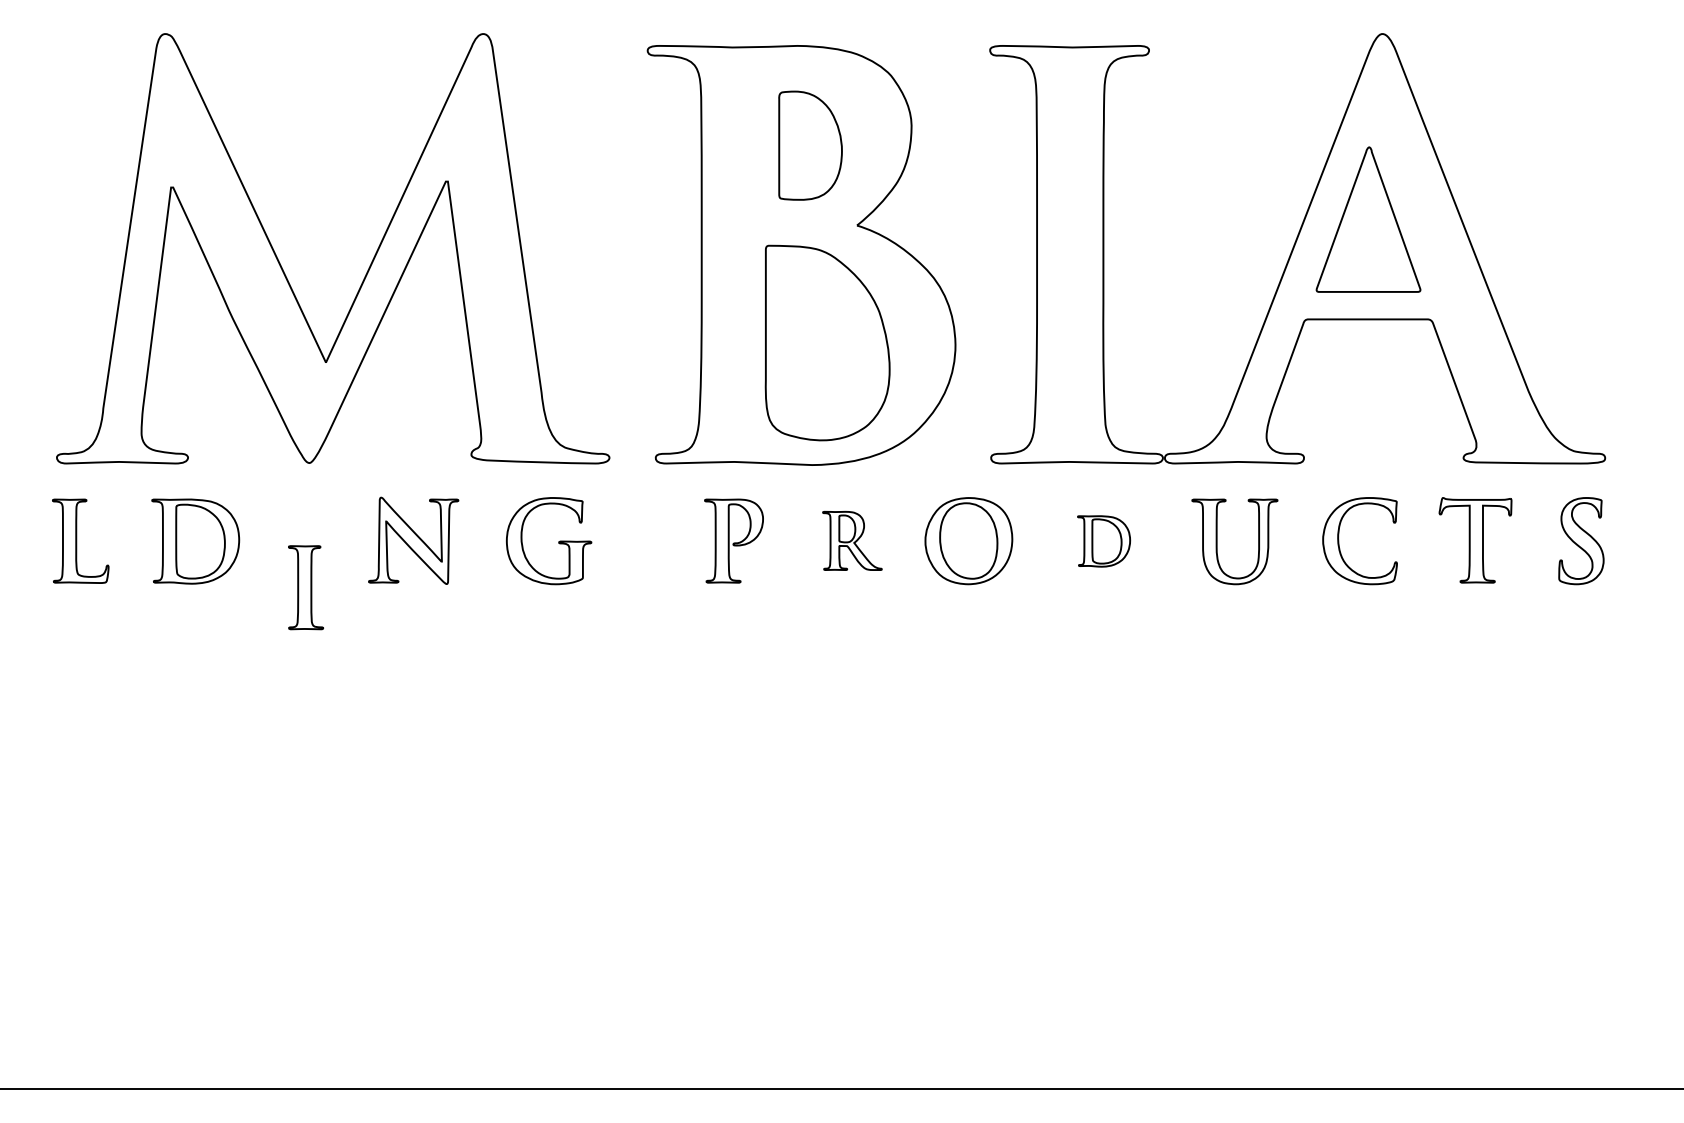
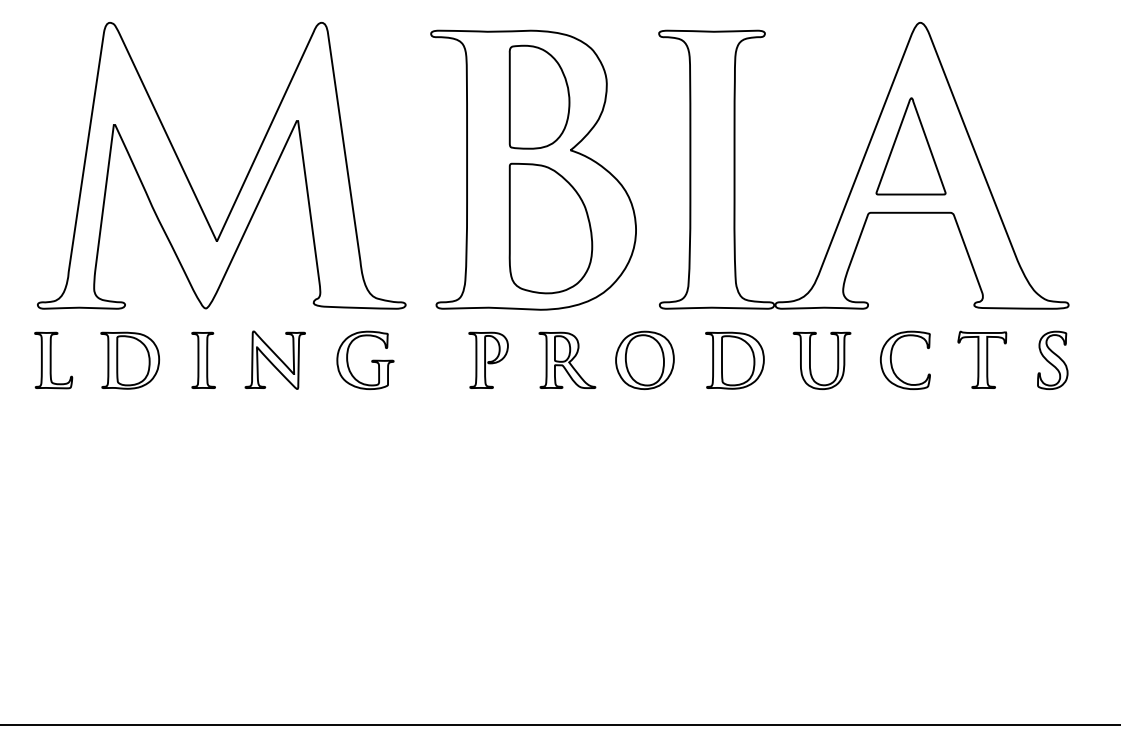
part: (810, 144) -> (539, 96), size x1.43
part: (852, 539) -> (567, 359), size x1.43
part: (1103, 541) -> (734, 360), size x1.67
part: (305, 586) -> (203, 359), moved

